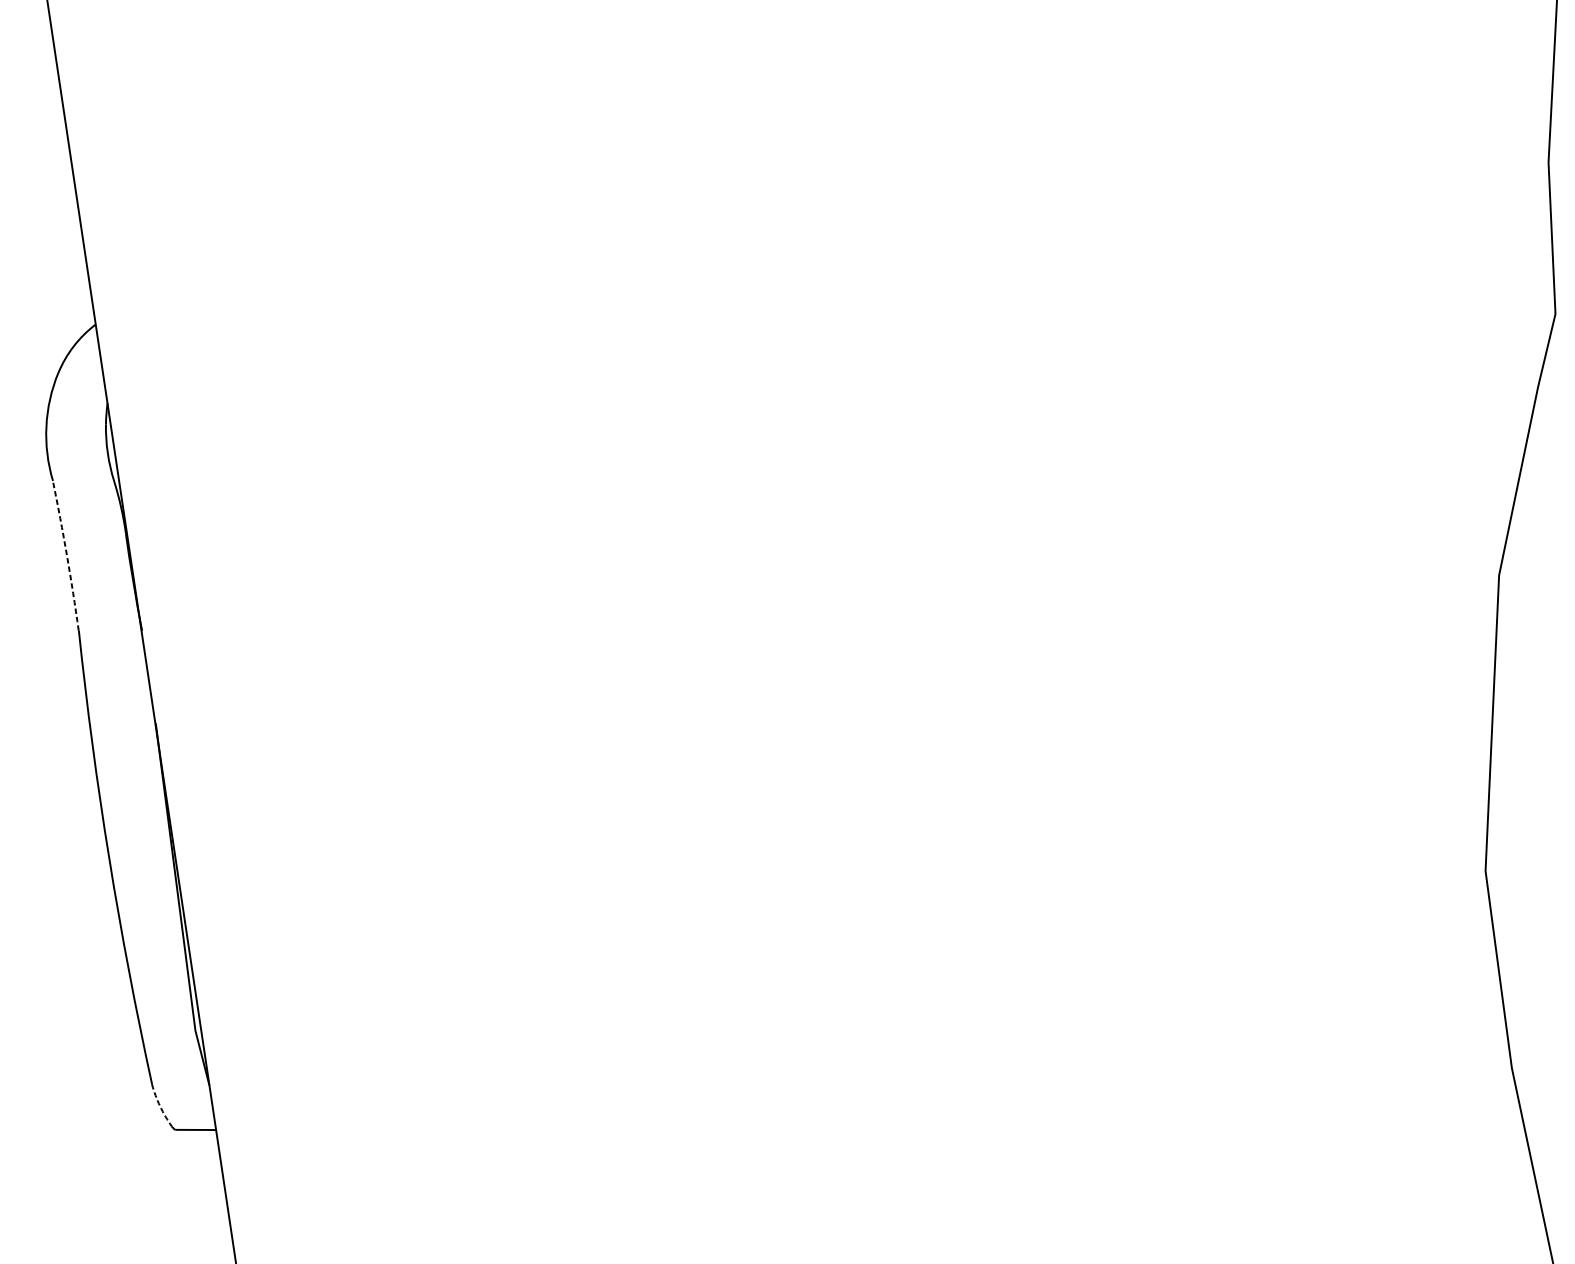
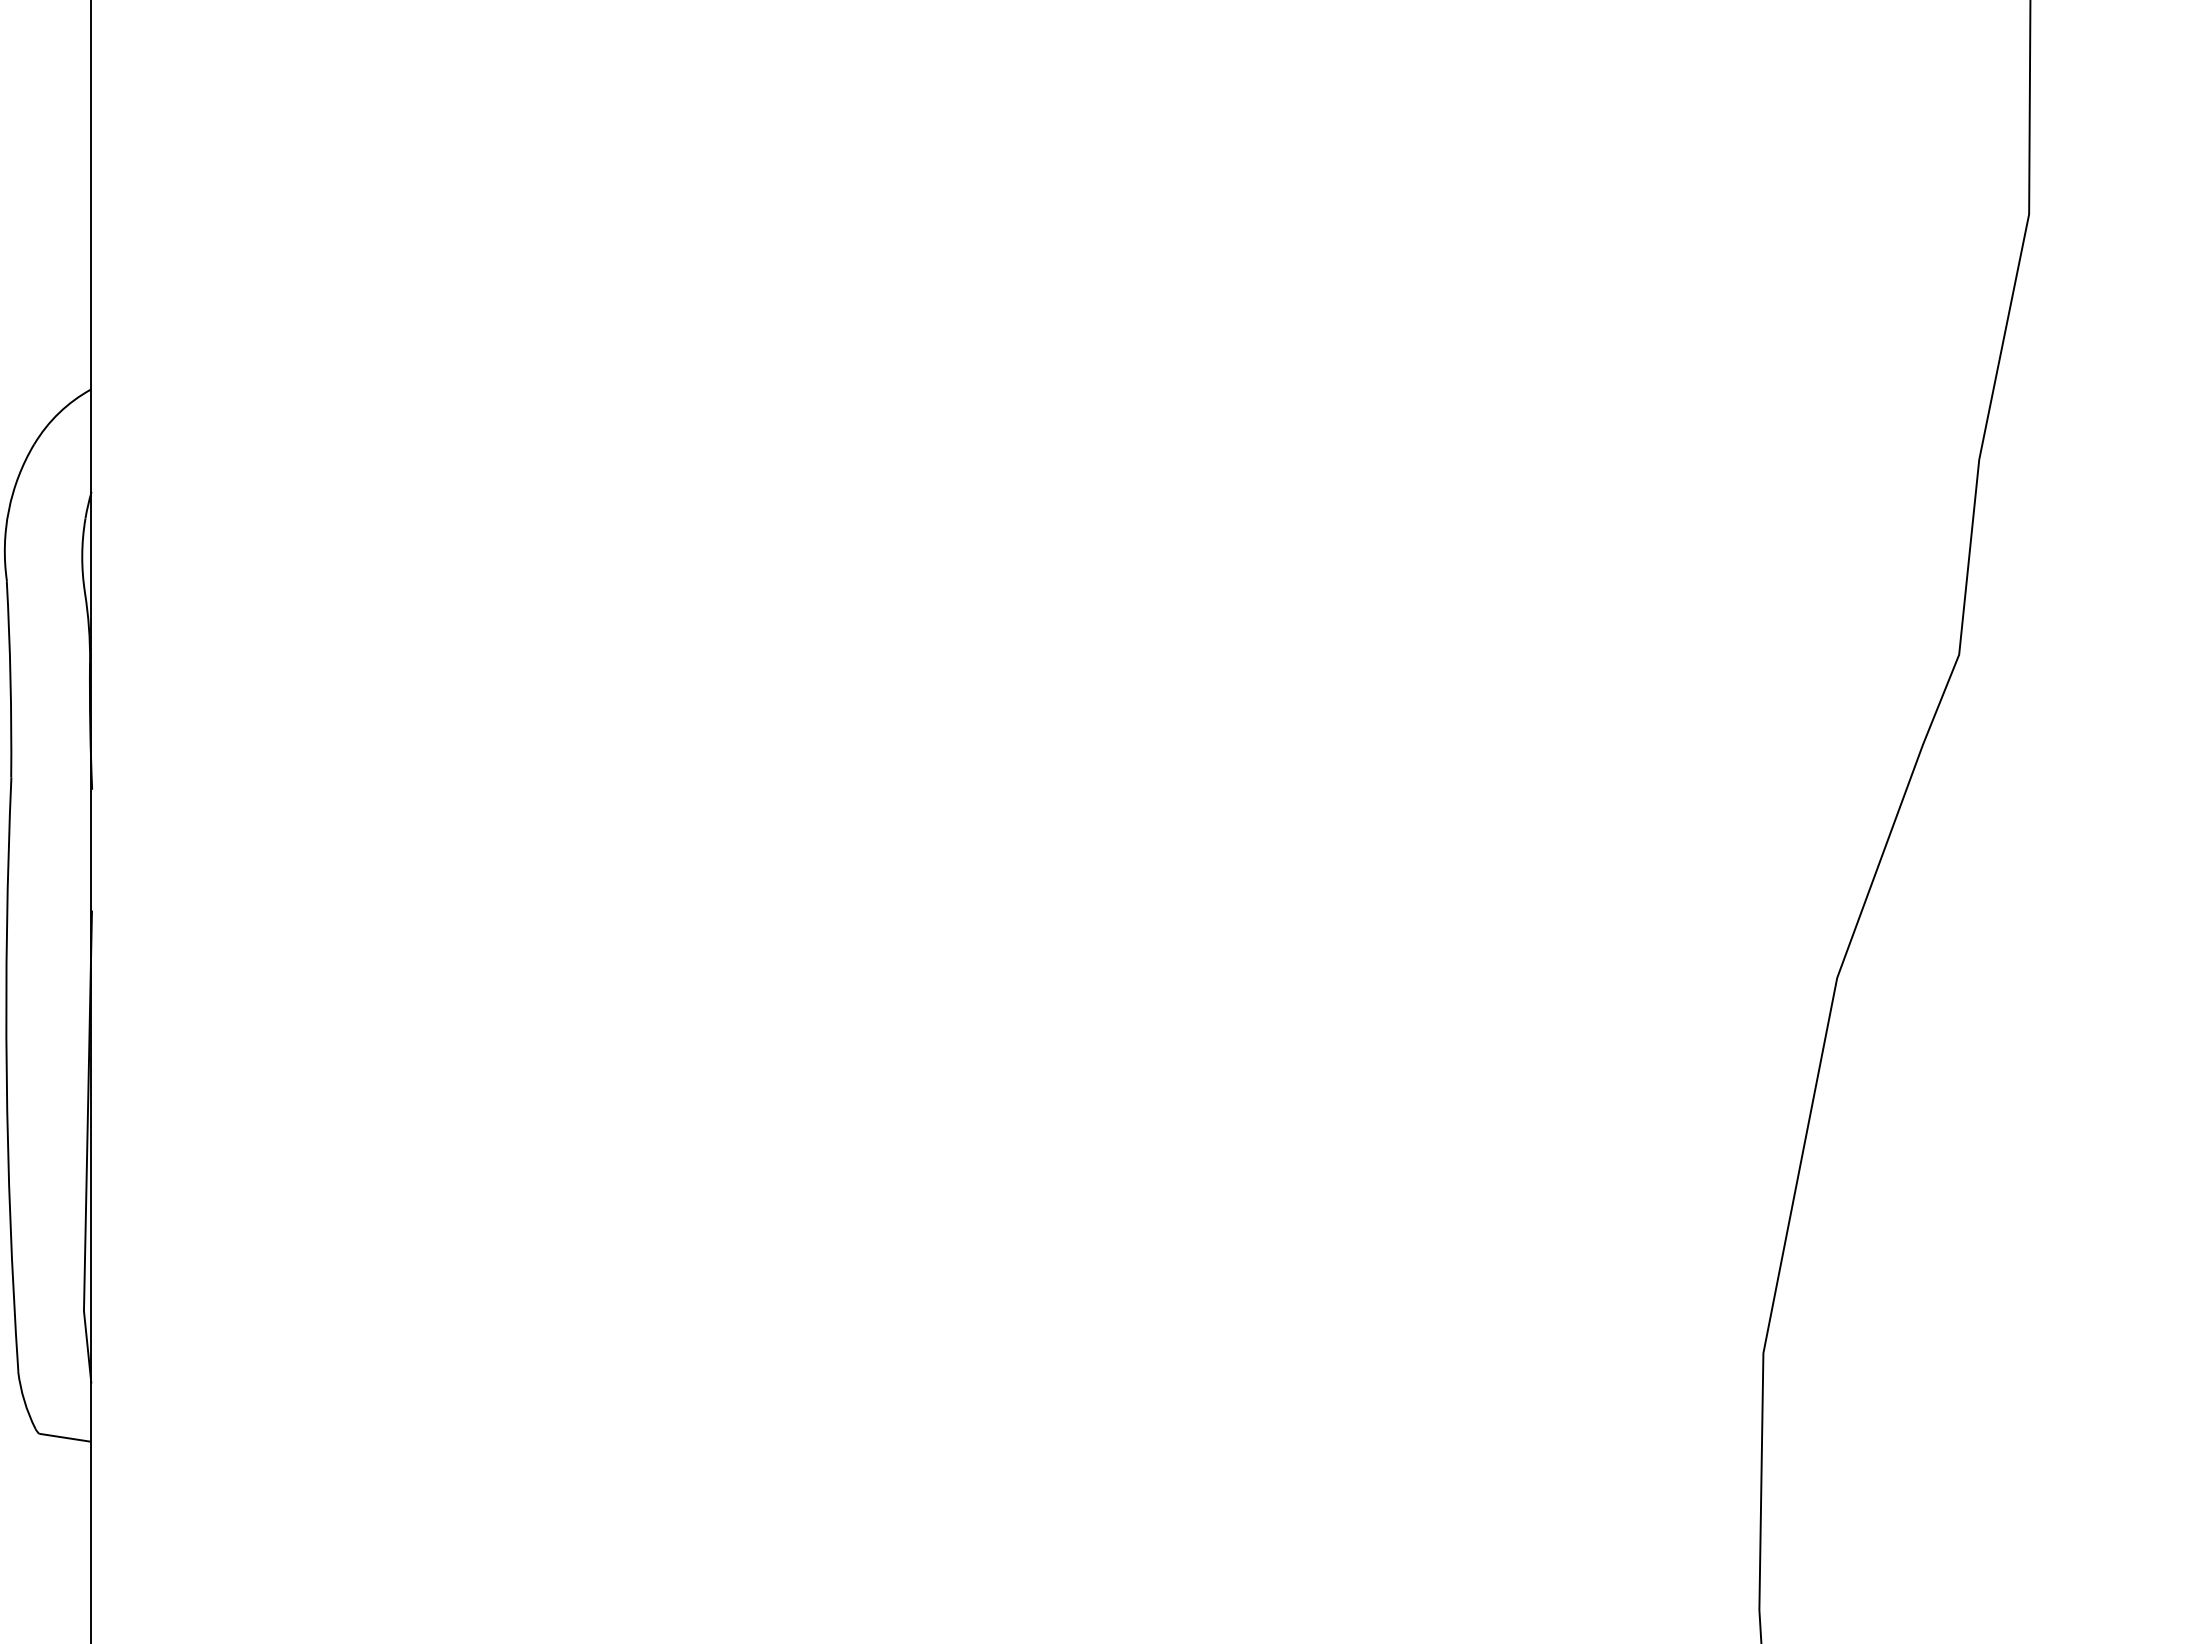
arc: (67, 555) -> (10, 679), dashed -> solid
arc: (160, 1106) -> (24, 1400), dashed -> solid

